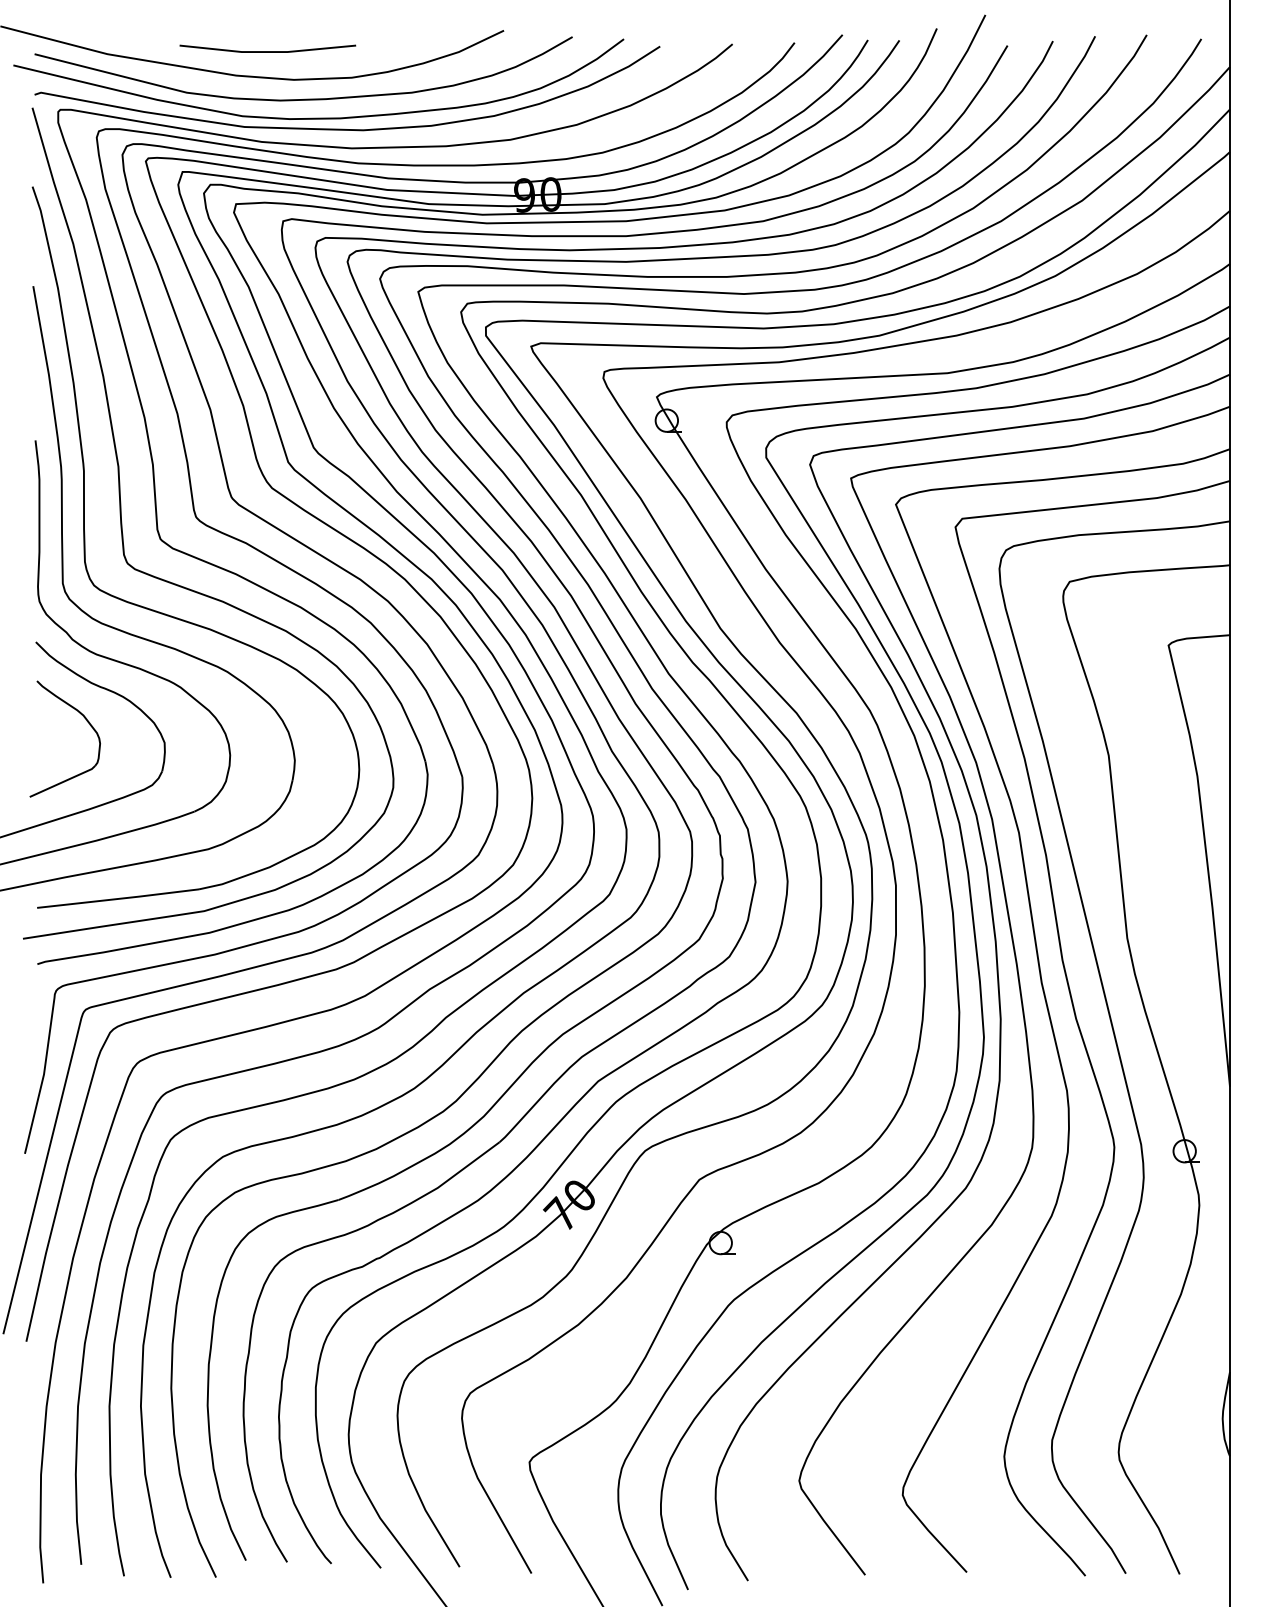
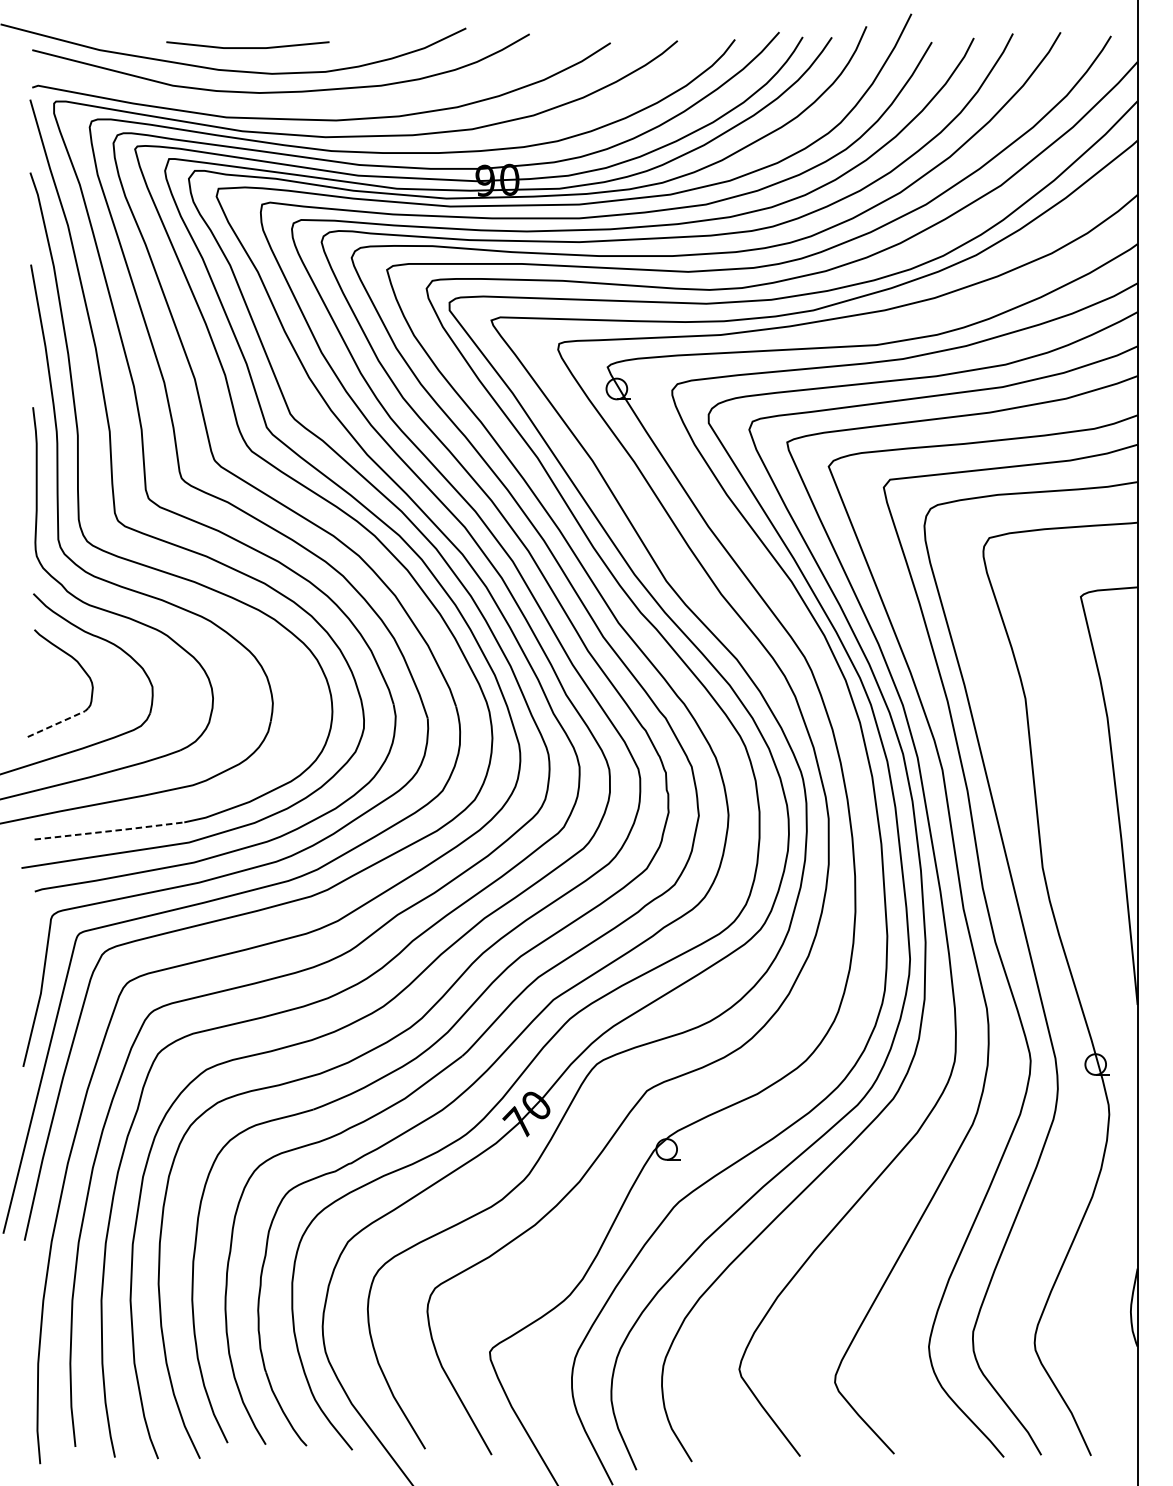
curve: (318, 117) -> (294, 108), removed
line: (63, 781) -> (58, 722), solid -> dashed
line: (119, 898) -> (110, 830), solid -> dashed

